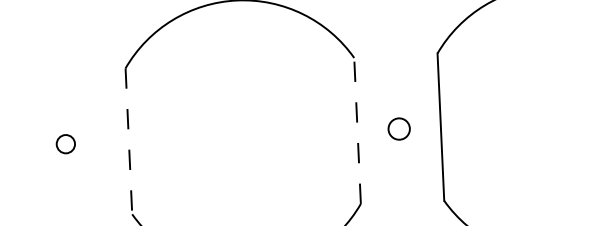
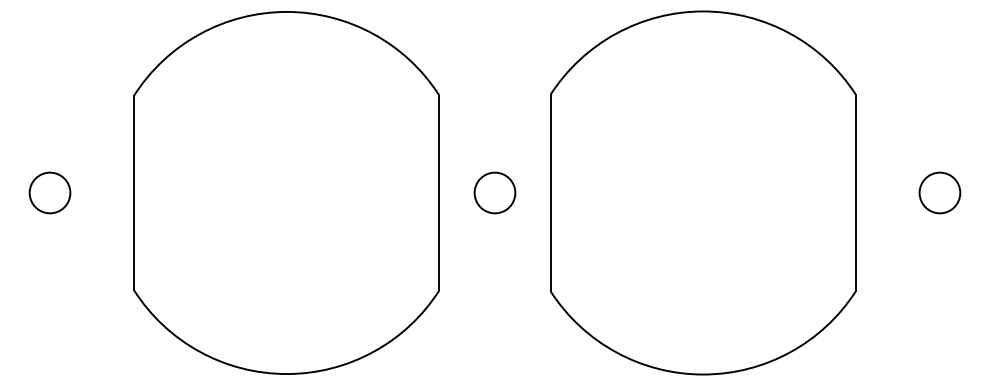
circle: (398, 128) -> (494, 192), size x1.43
line: (357, 130) -> (439, 192), dashed -> solid
line: (129, 141) -> (134, 193), dashed -> solid
circle: (65, 143) -> (49, 192), size x1.67

